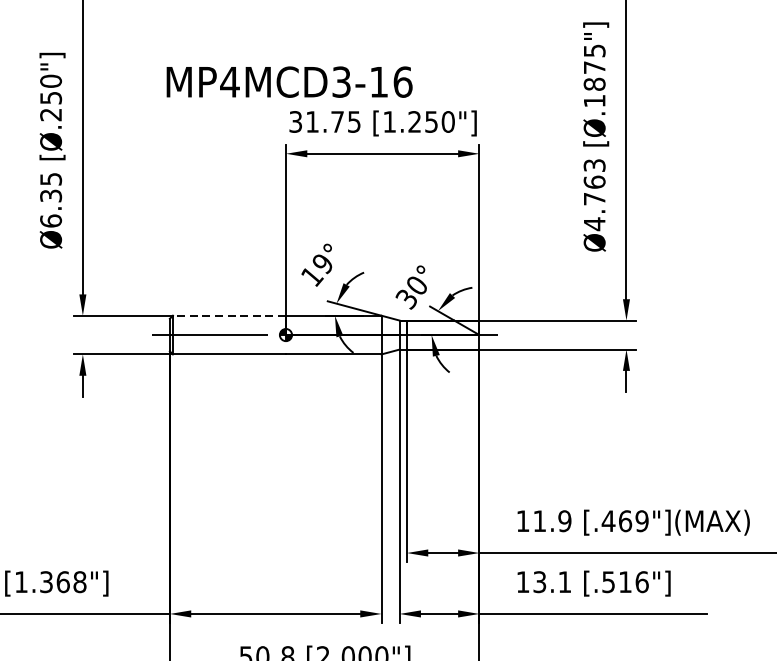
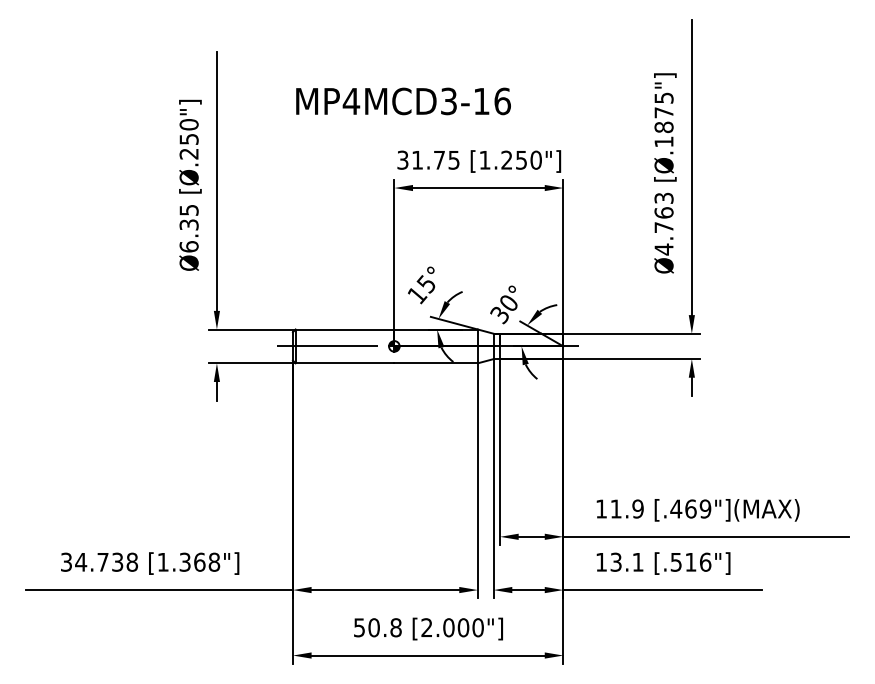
text: (289, 82) -> (403, 101), moved
text: (321, 264) -> (425, 284), 19° -> 15°
line: (228, 315) -> (344, 329), dashed -> solid

